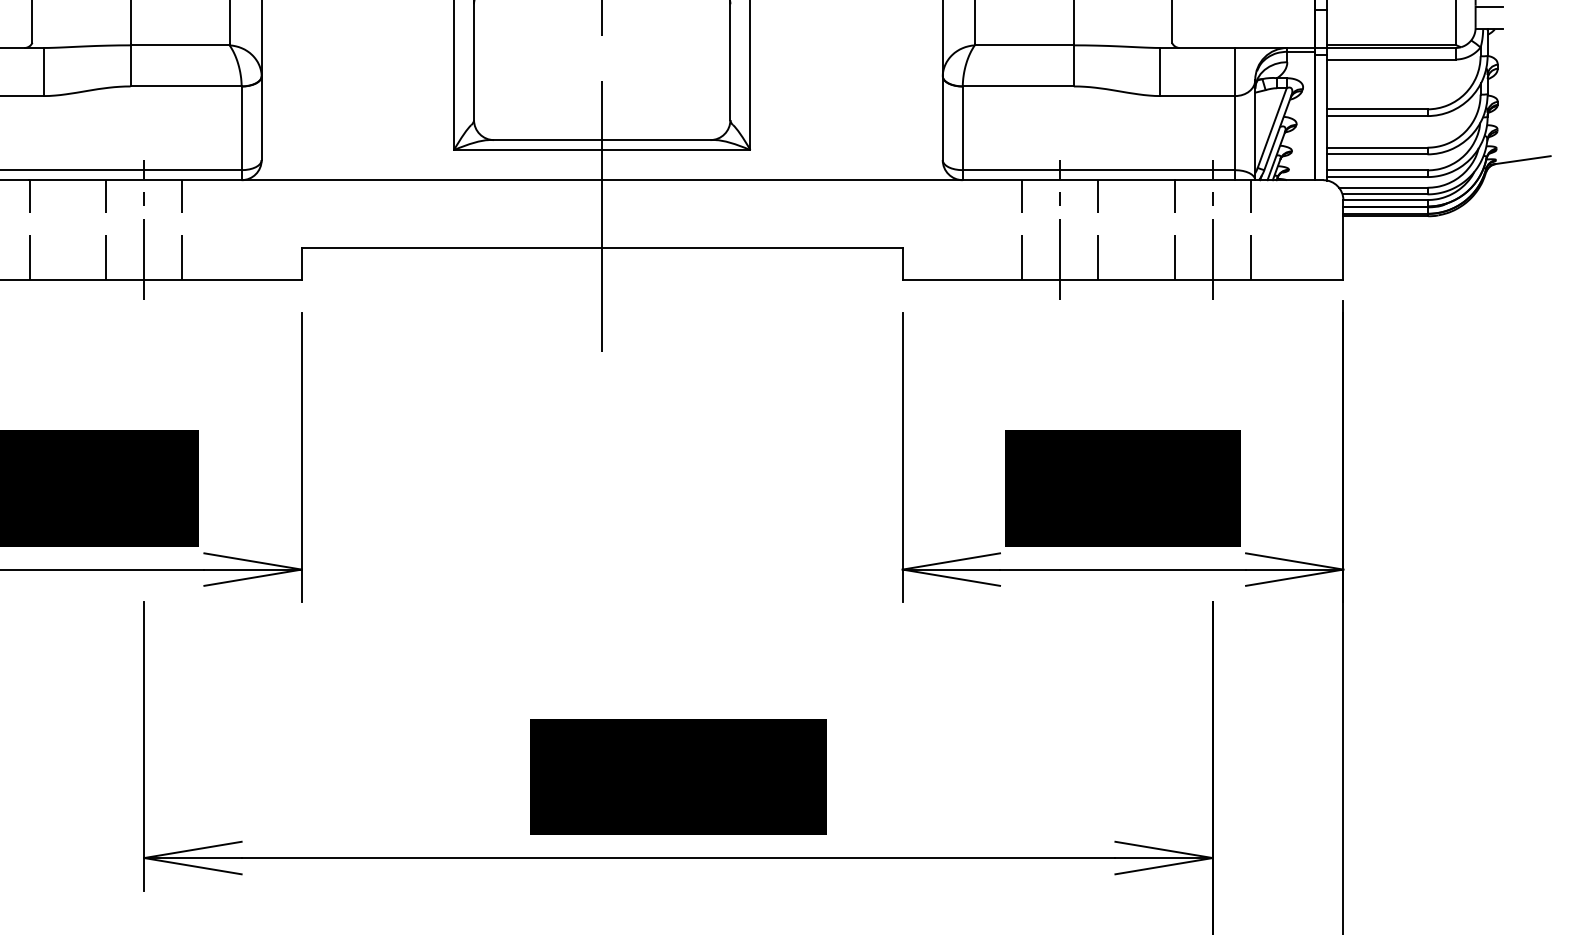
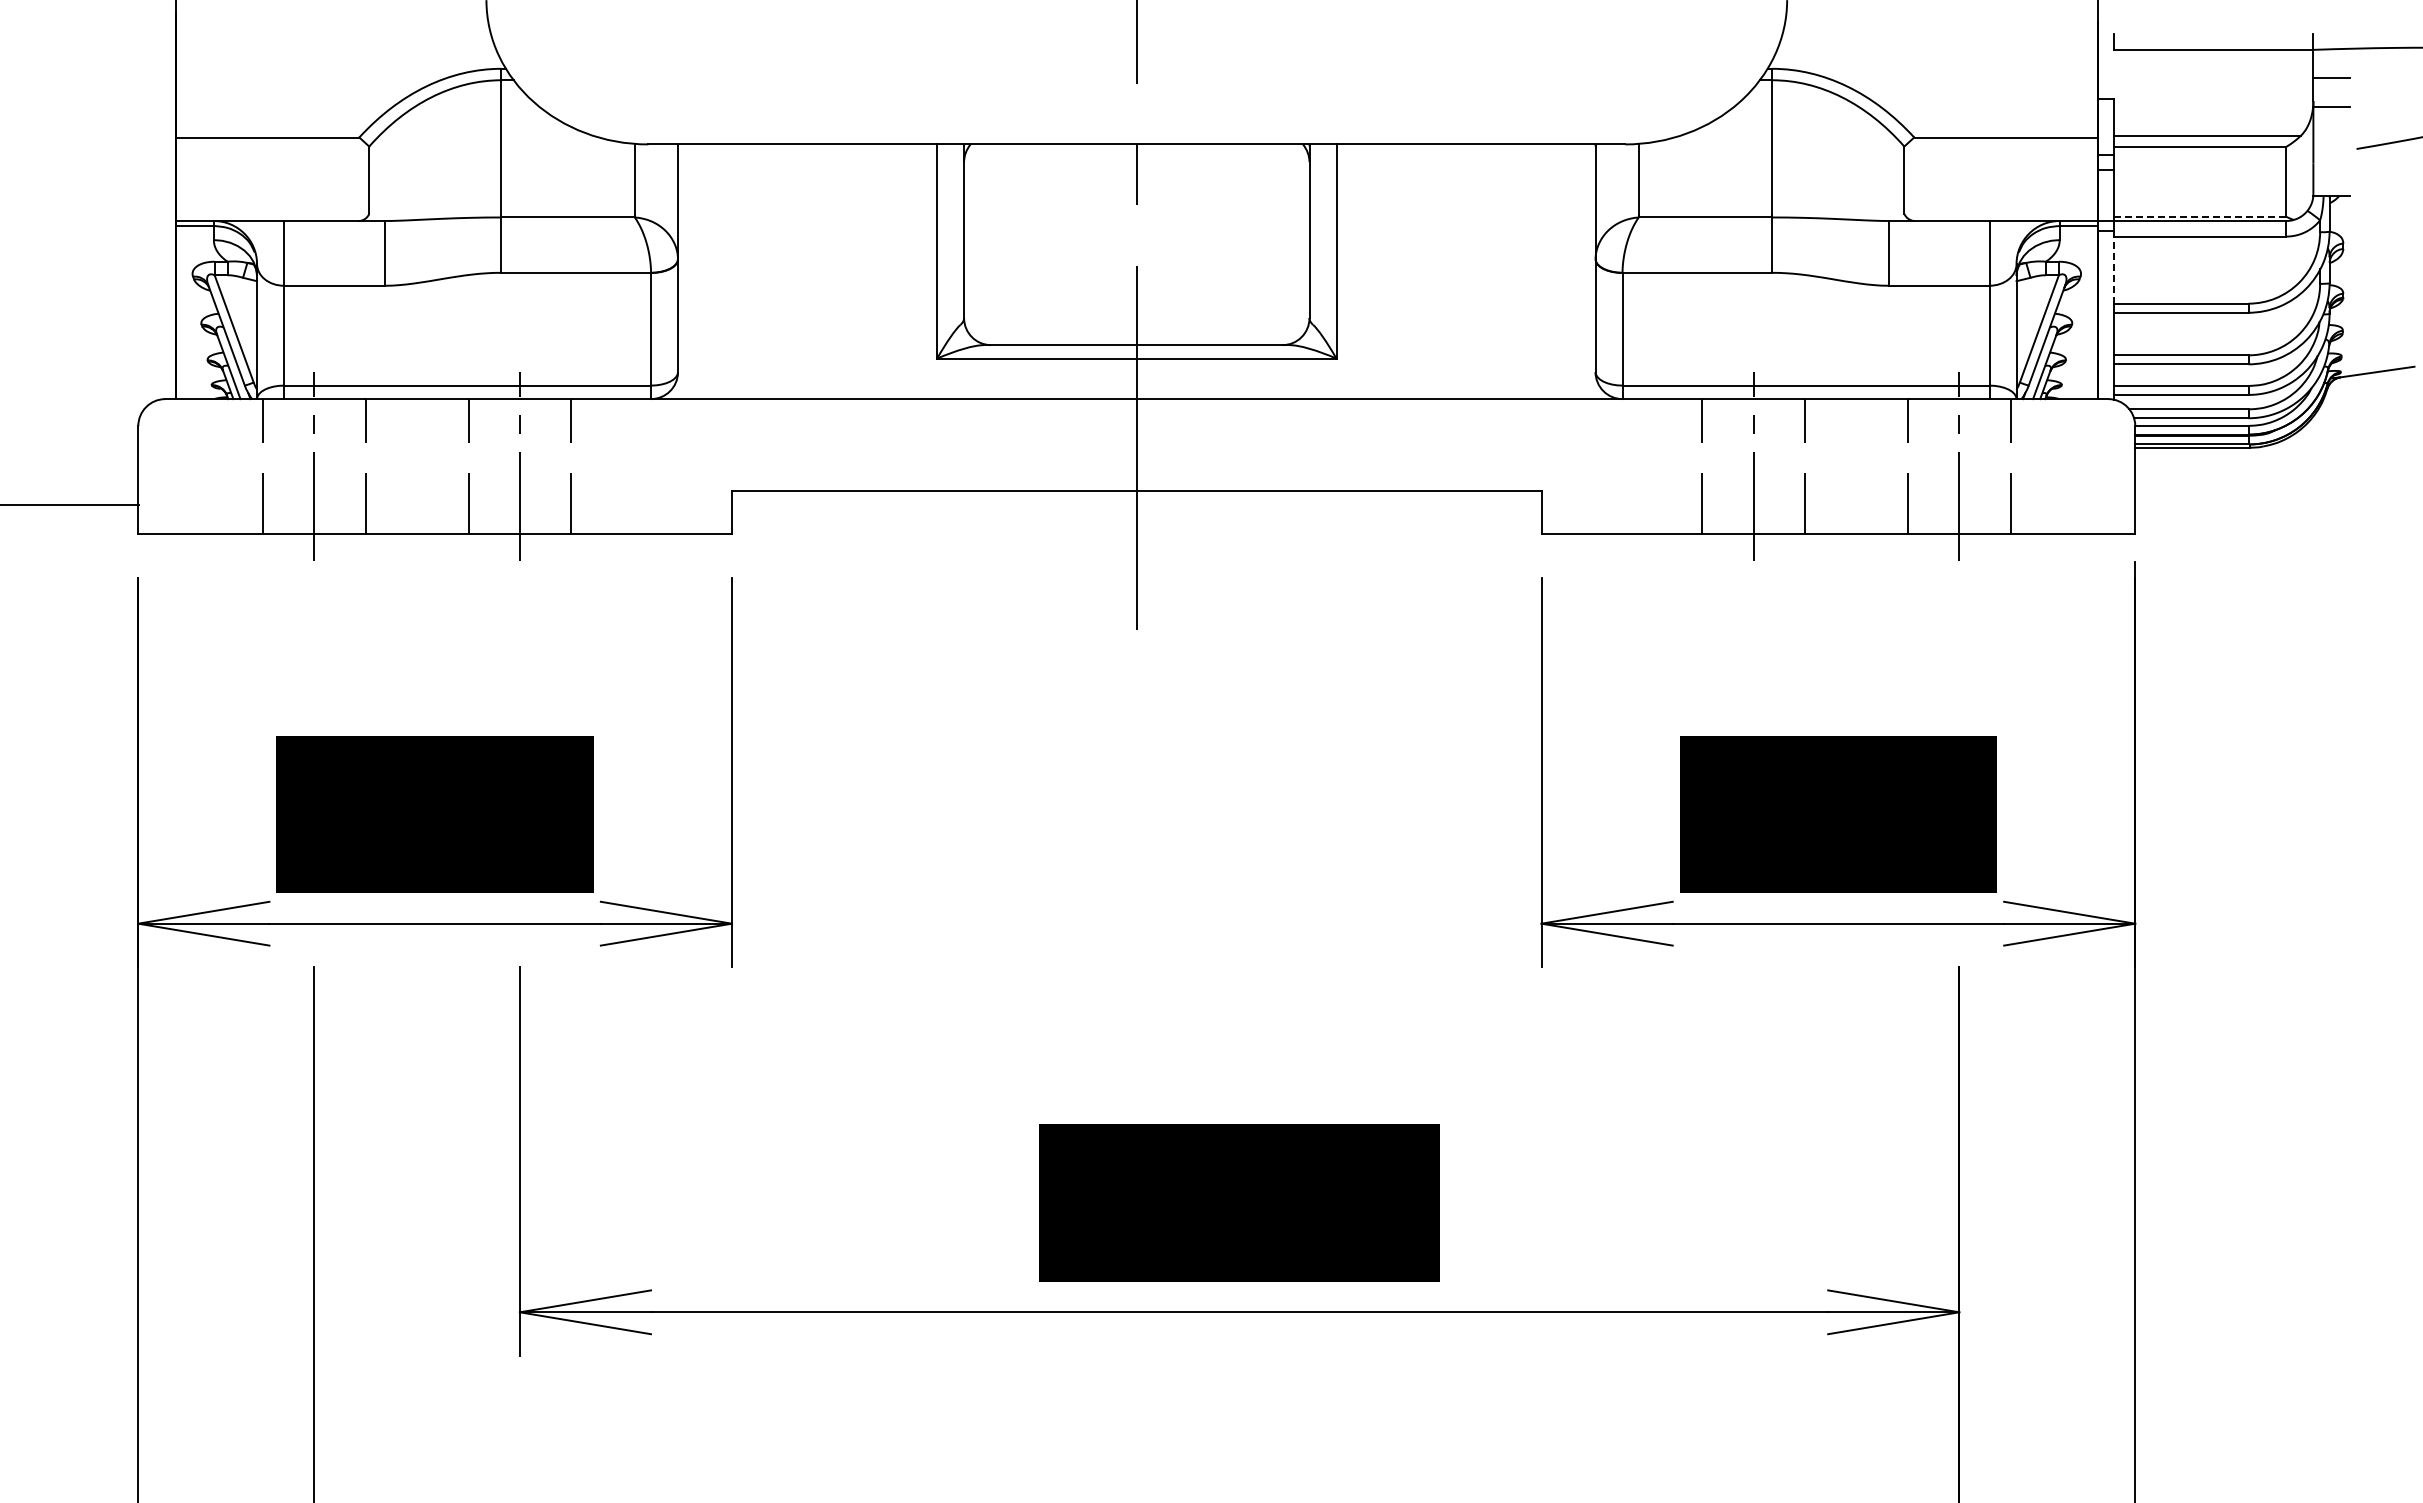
line: (1489, 7) -> (2331, 166), removed
line: (1391, 44) -> (2199, 216), solid -> dashed
line: (1327, 84) -> (2113, 270), solid -> dashed

